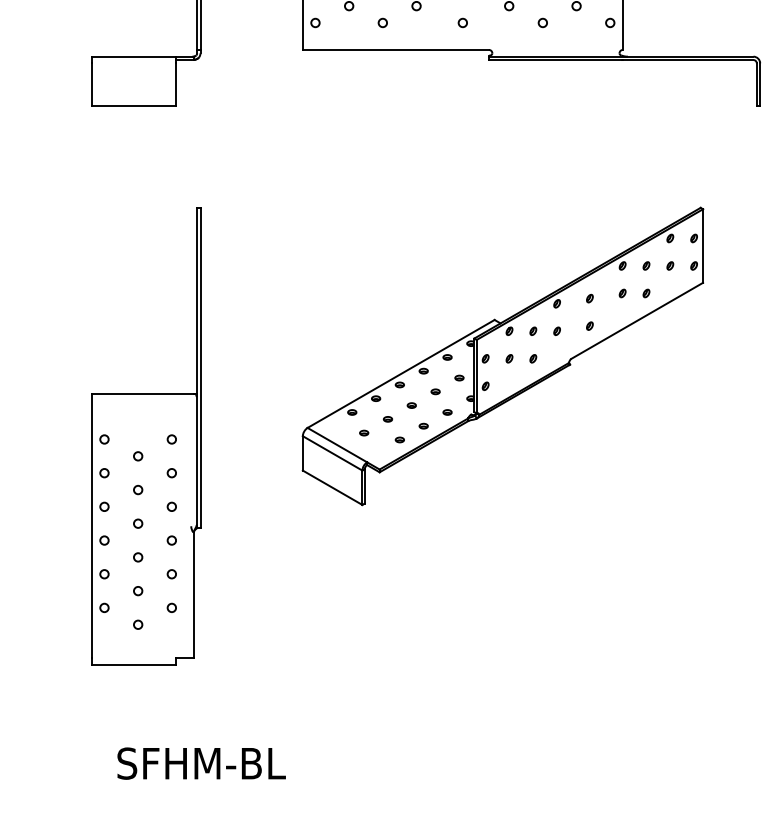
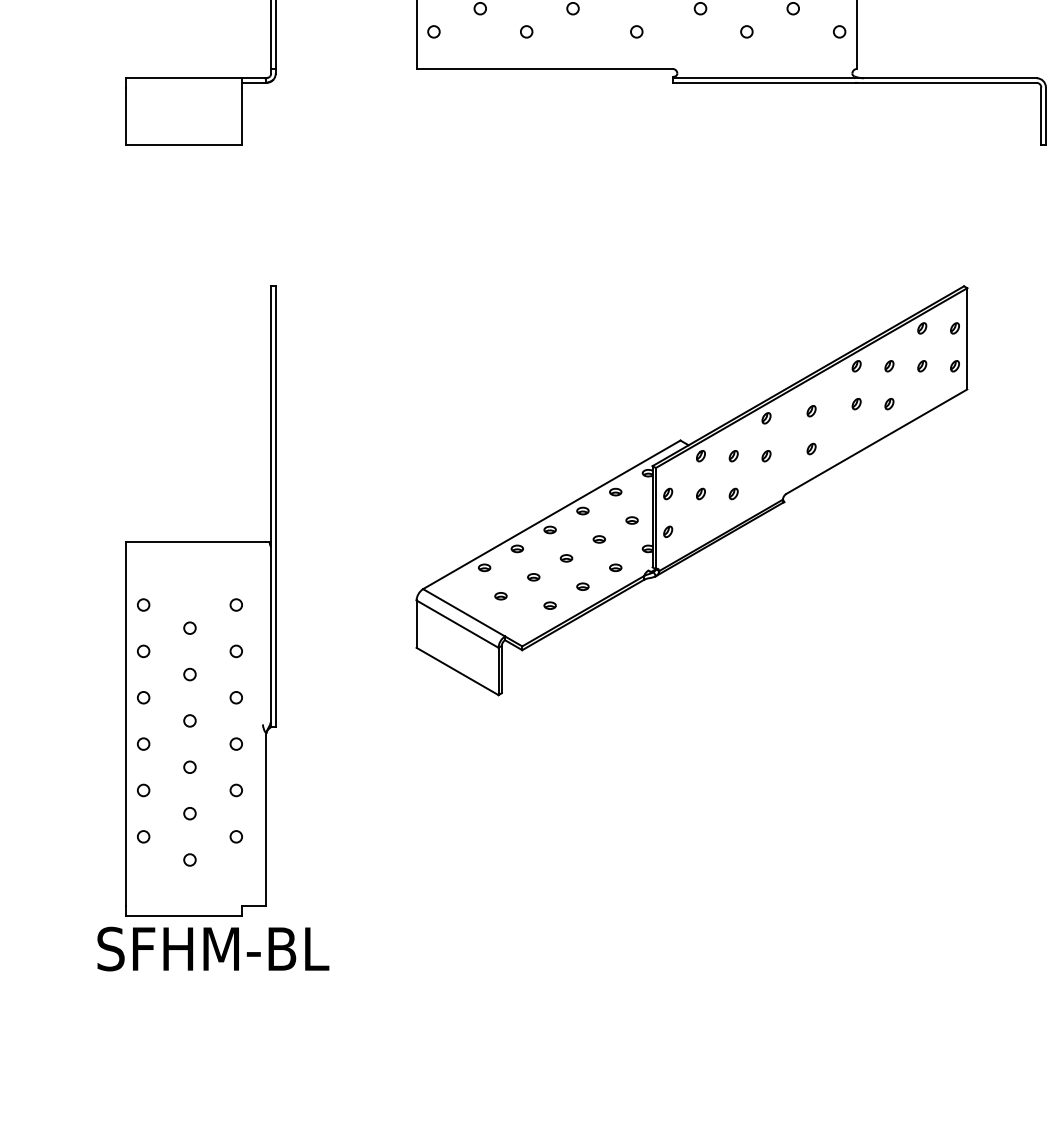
text: (201, 763) -> (213, 948), moved

